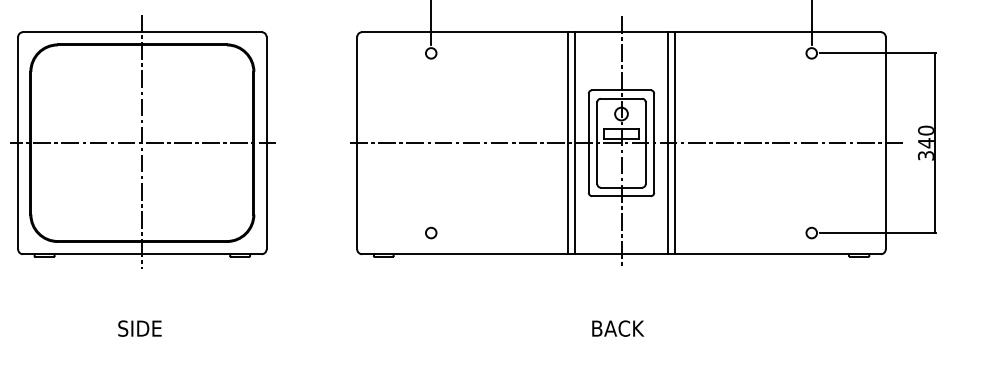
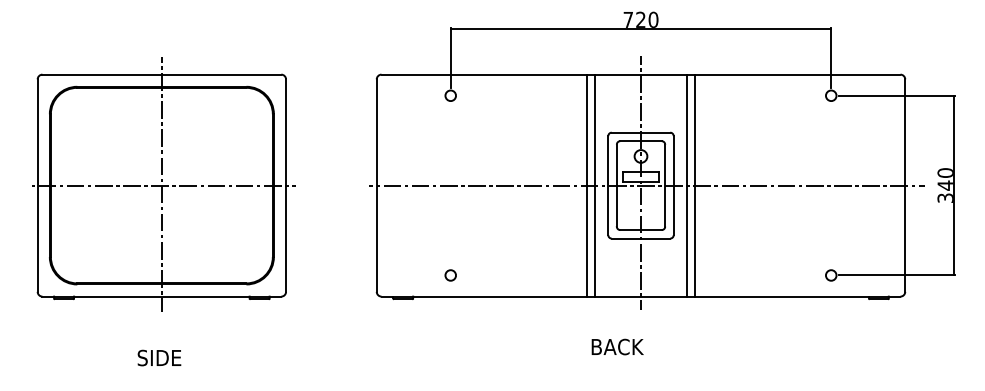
text: (140, 328) -> (159, 357), moved
text: (618, 328) -> (617, 346), moved

